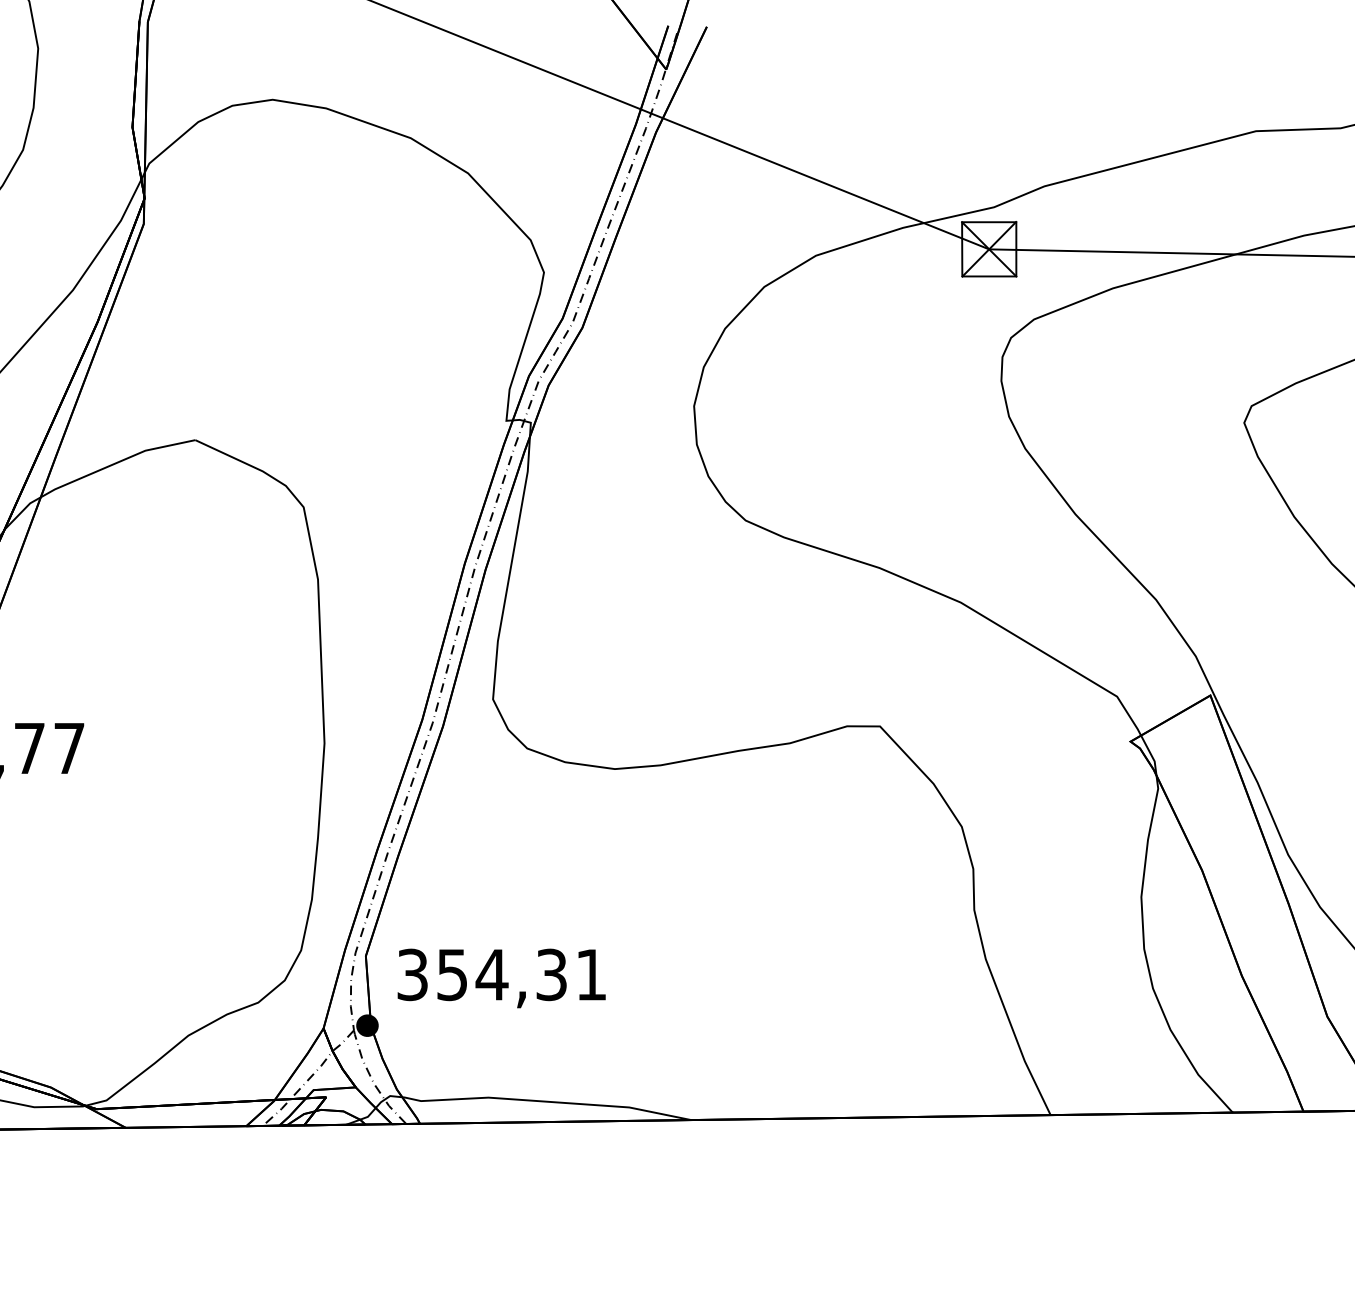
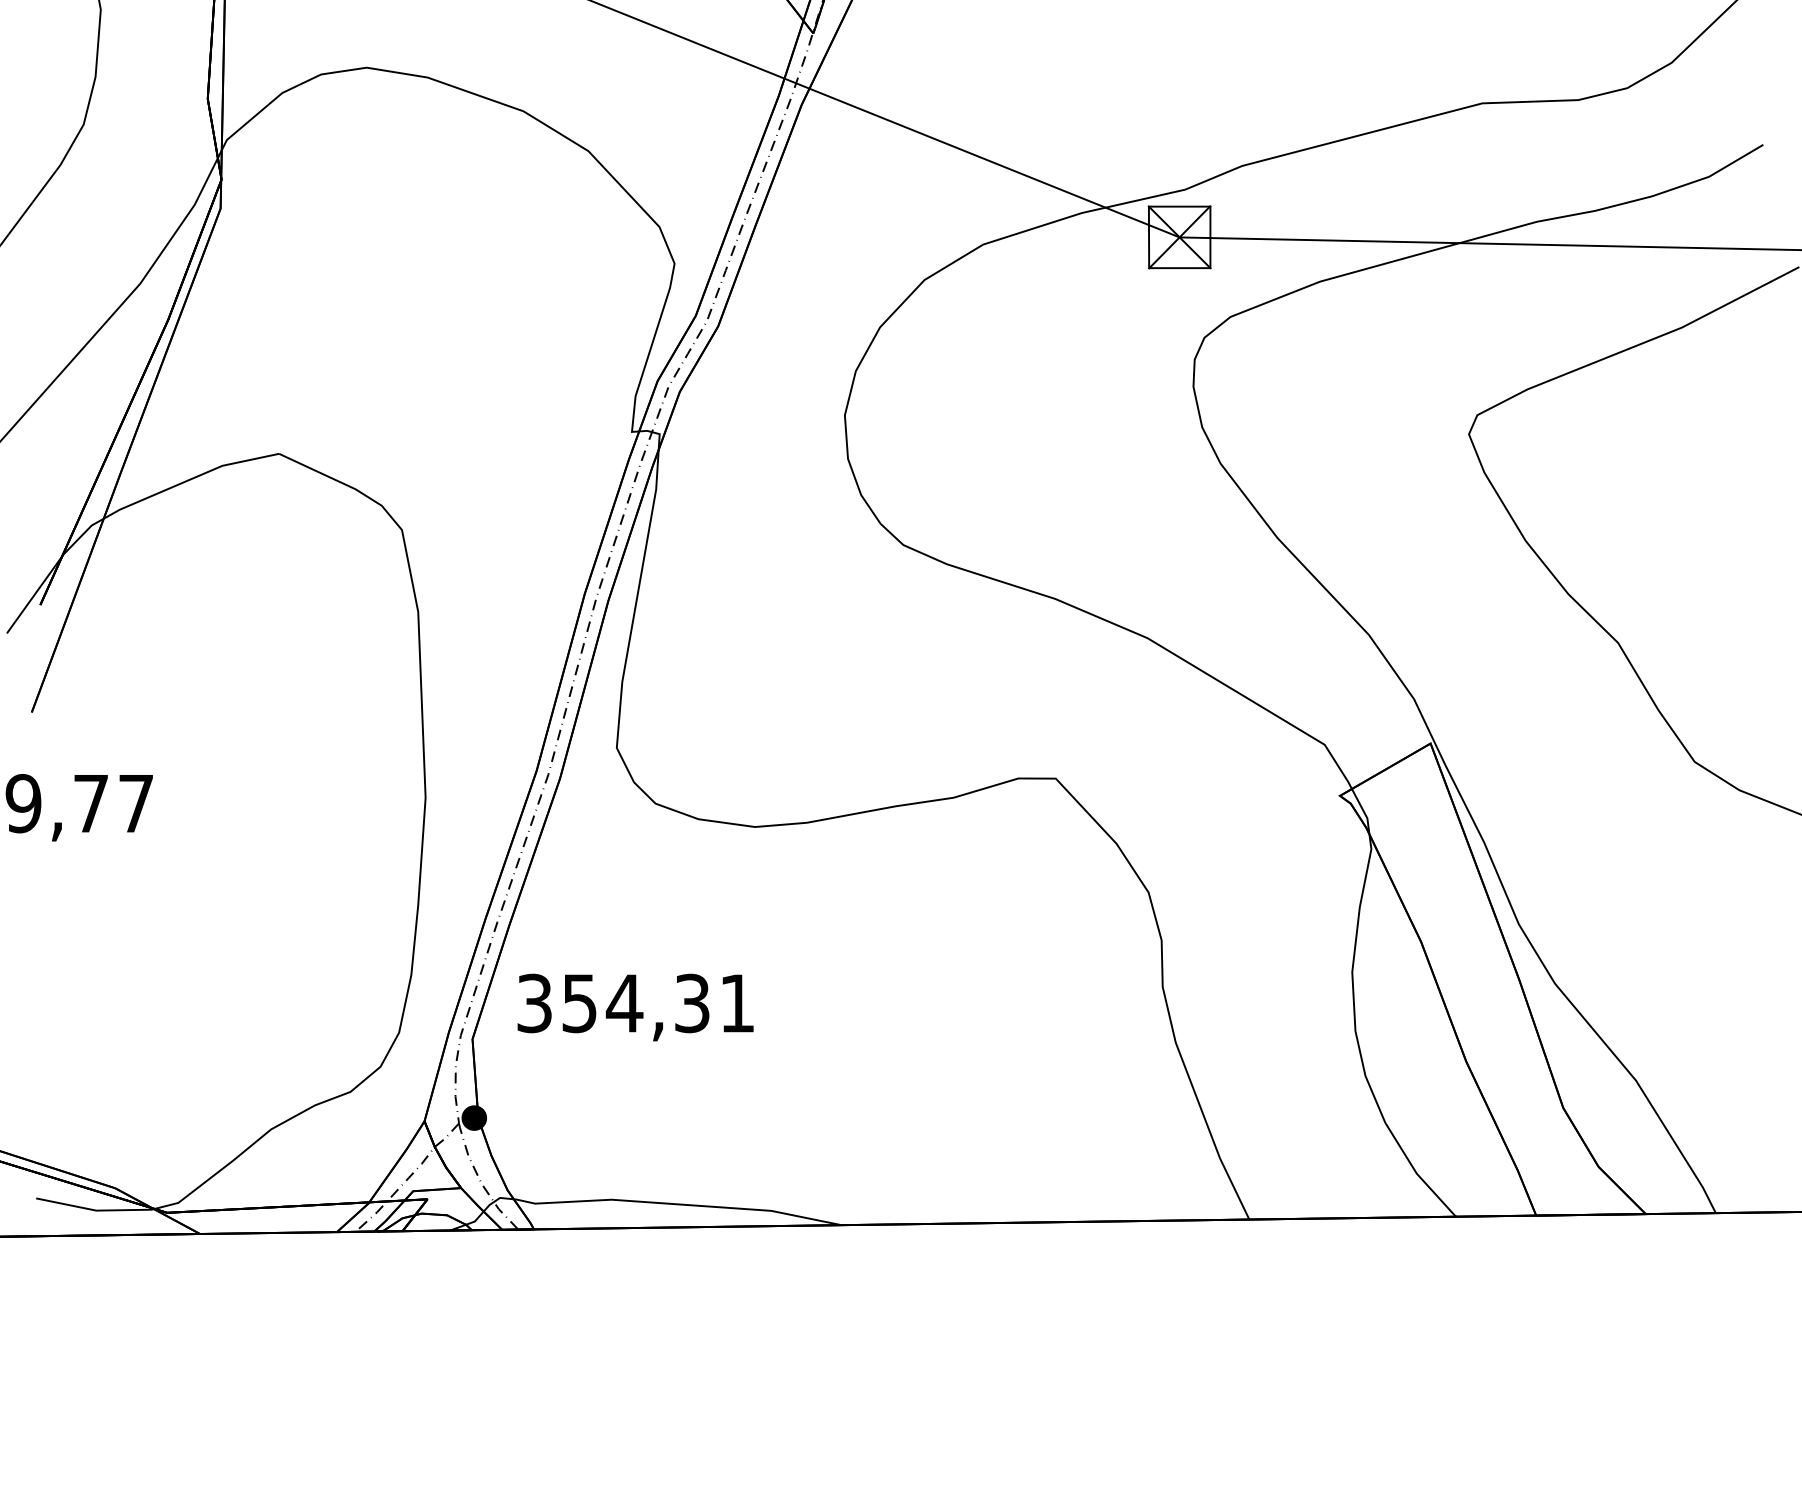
text: (501, 978) -> (635, 1007), moved

